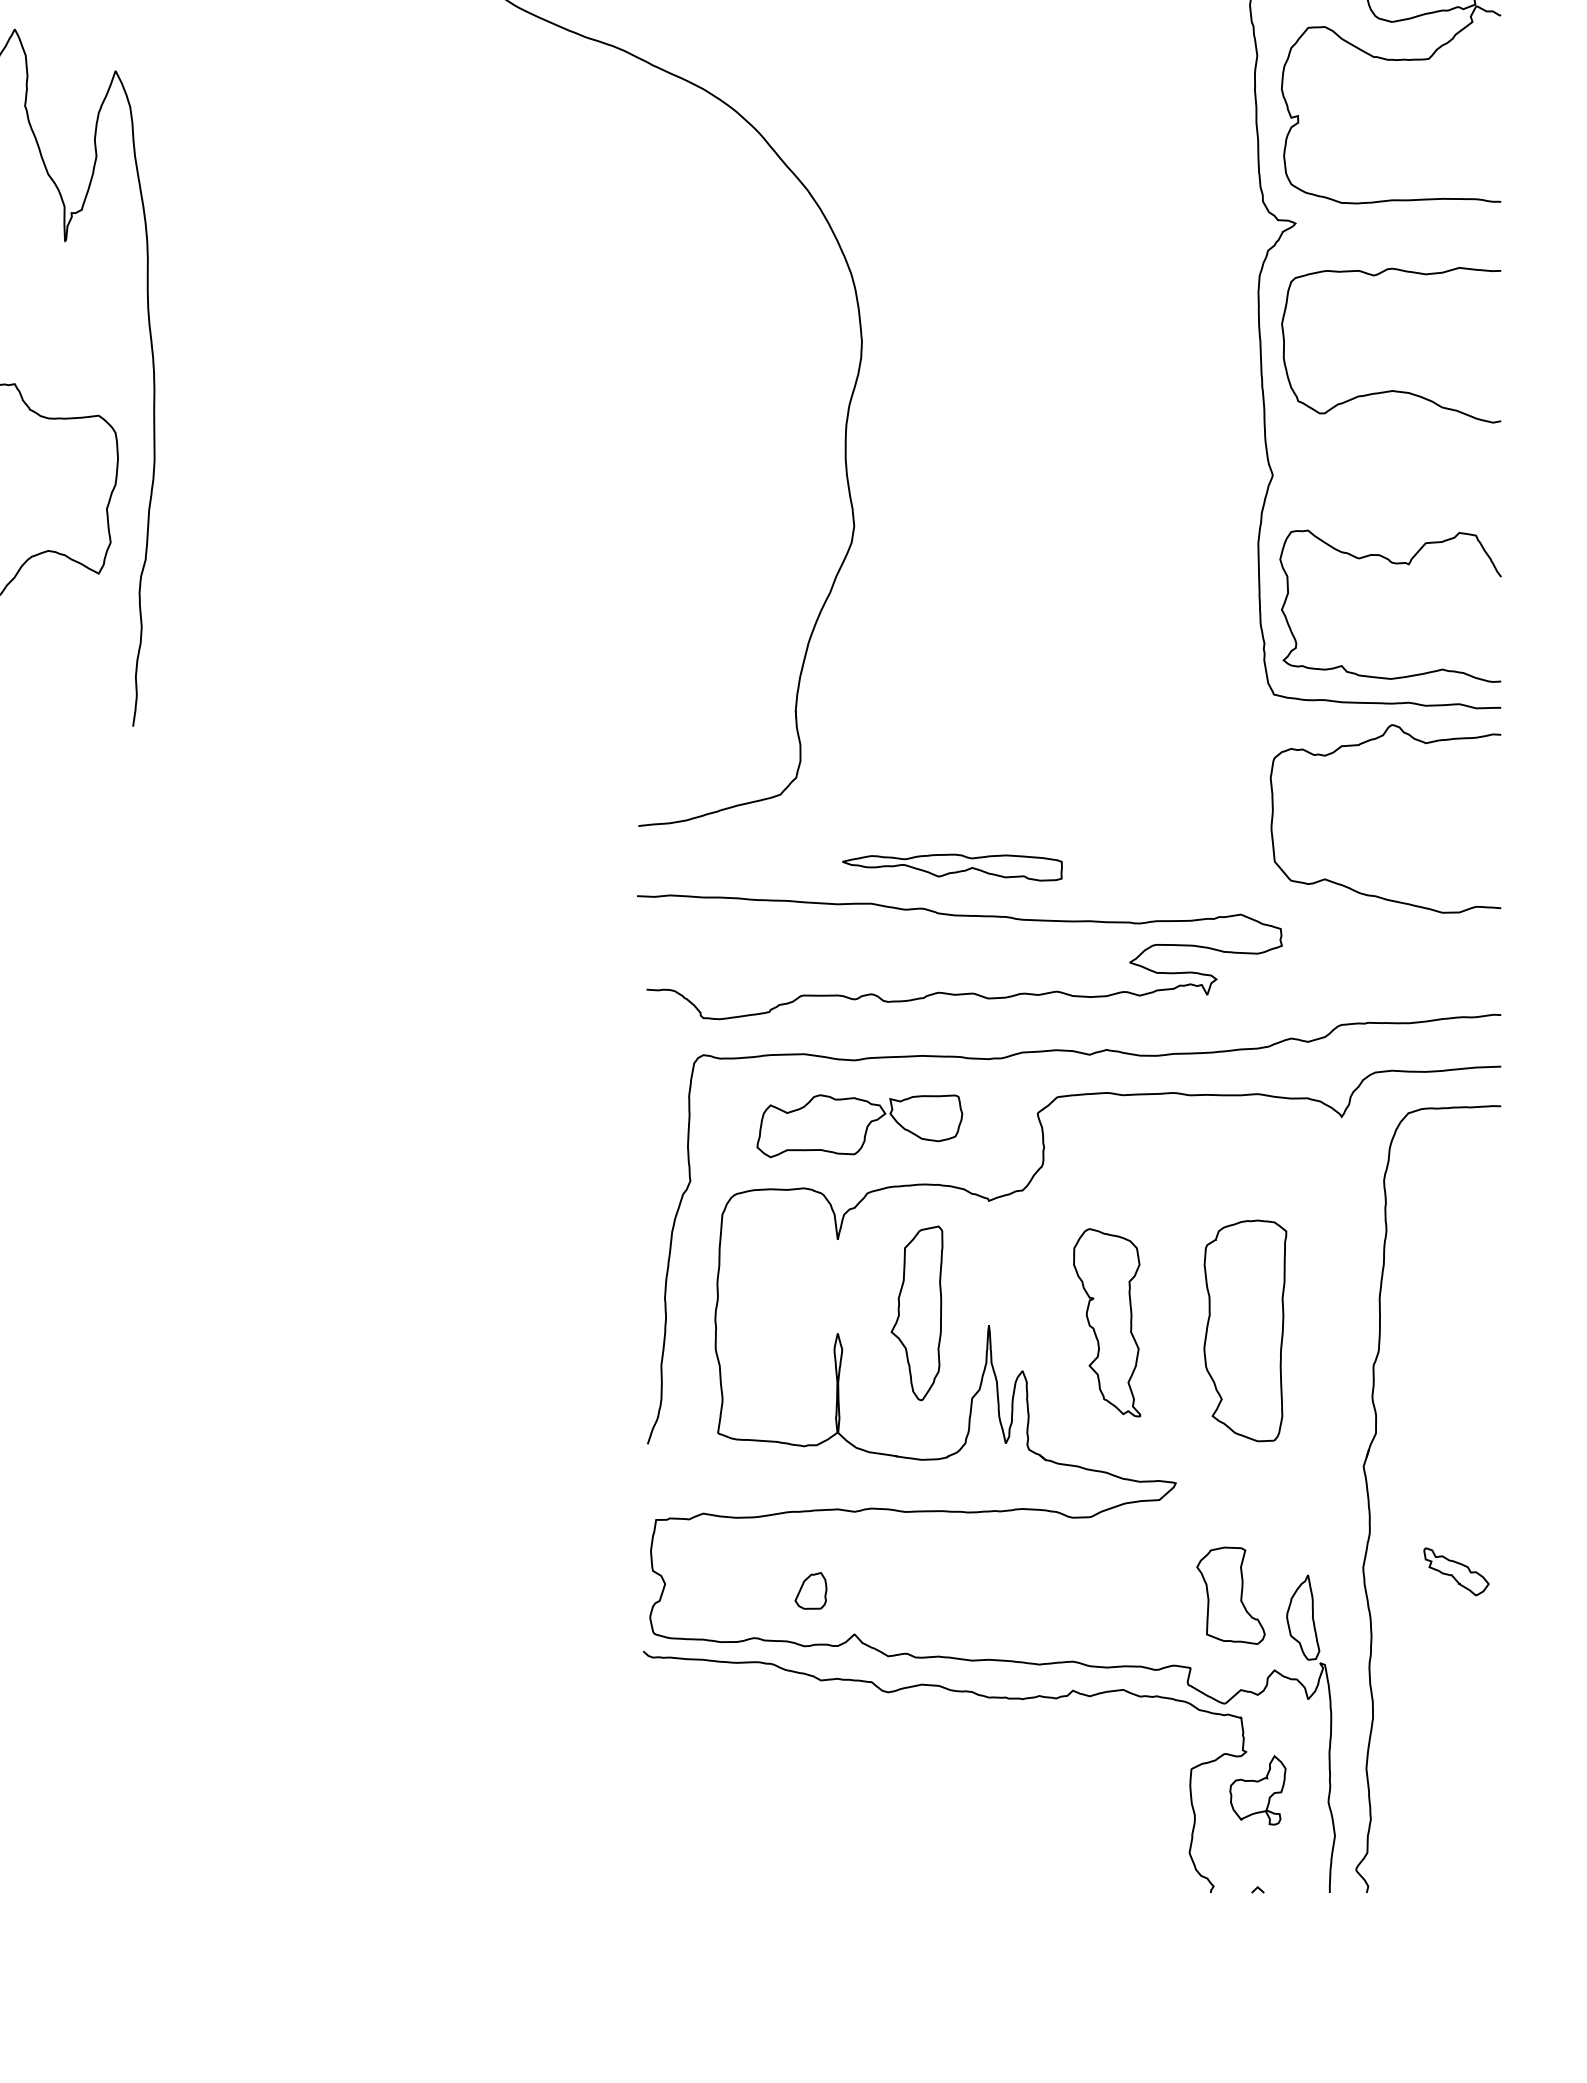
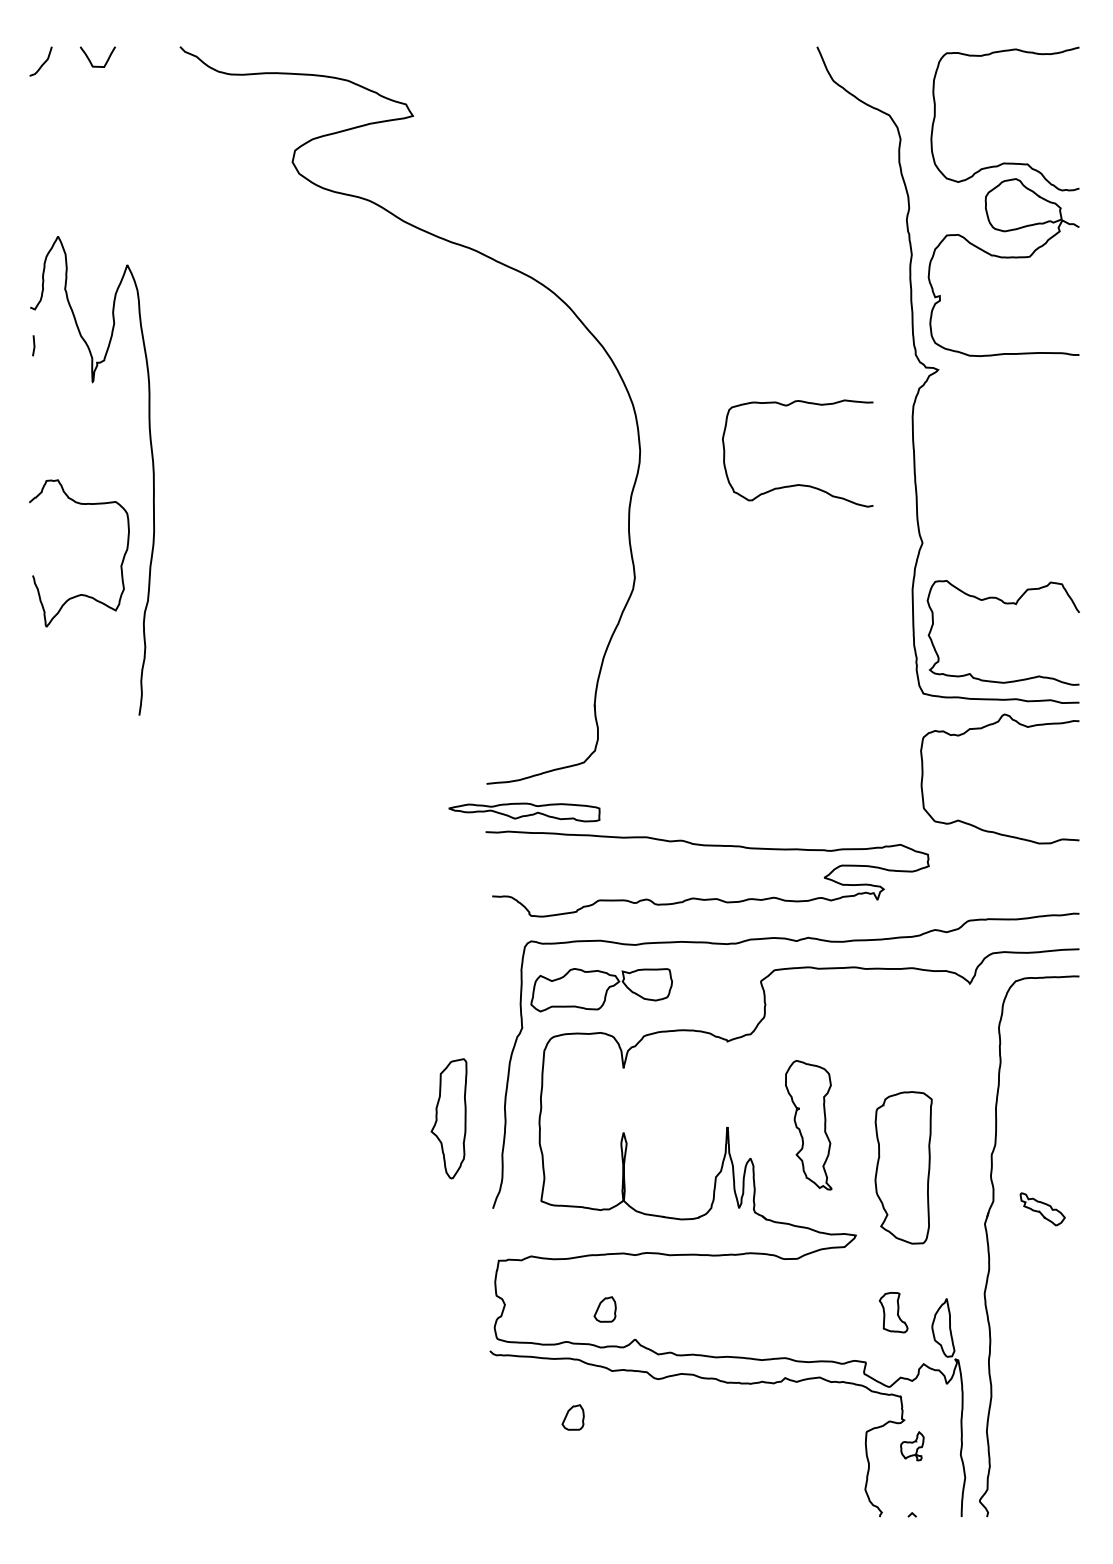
curve: (1390, 390) -> (797, 484), moved
part: (952, 867) -> (524, 812), moved
part: (859, 1126) -> (601, 990), moved
part: (916, 1312) -> (448, 1118), moved
part: (1245, 1330) -> (903, 1167), moved
part: (1456, 1571) -> (1042, 1209), moved
part: (1230, 1595) -> (893, 1312), size x0.6
part: (763, 1748) -> (572, 1417), added
part: (1258, 1788) -> (912, 1445), size x0.6

